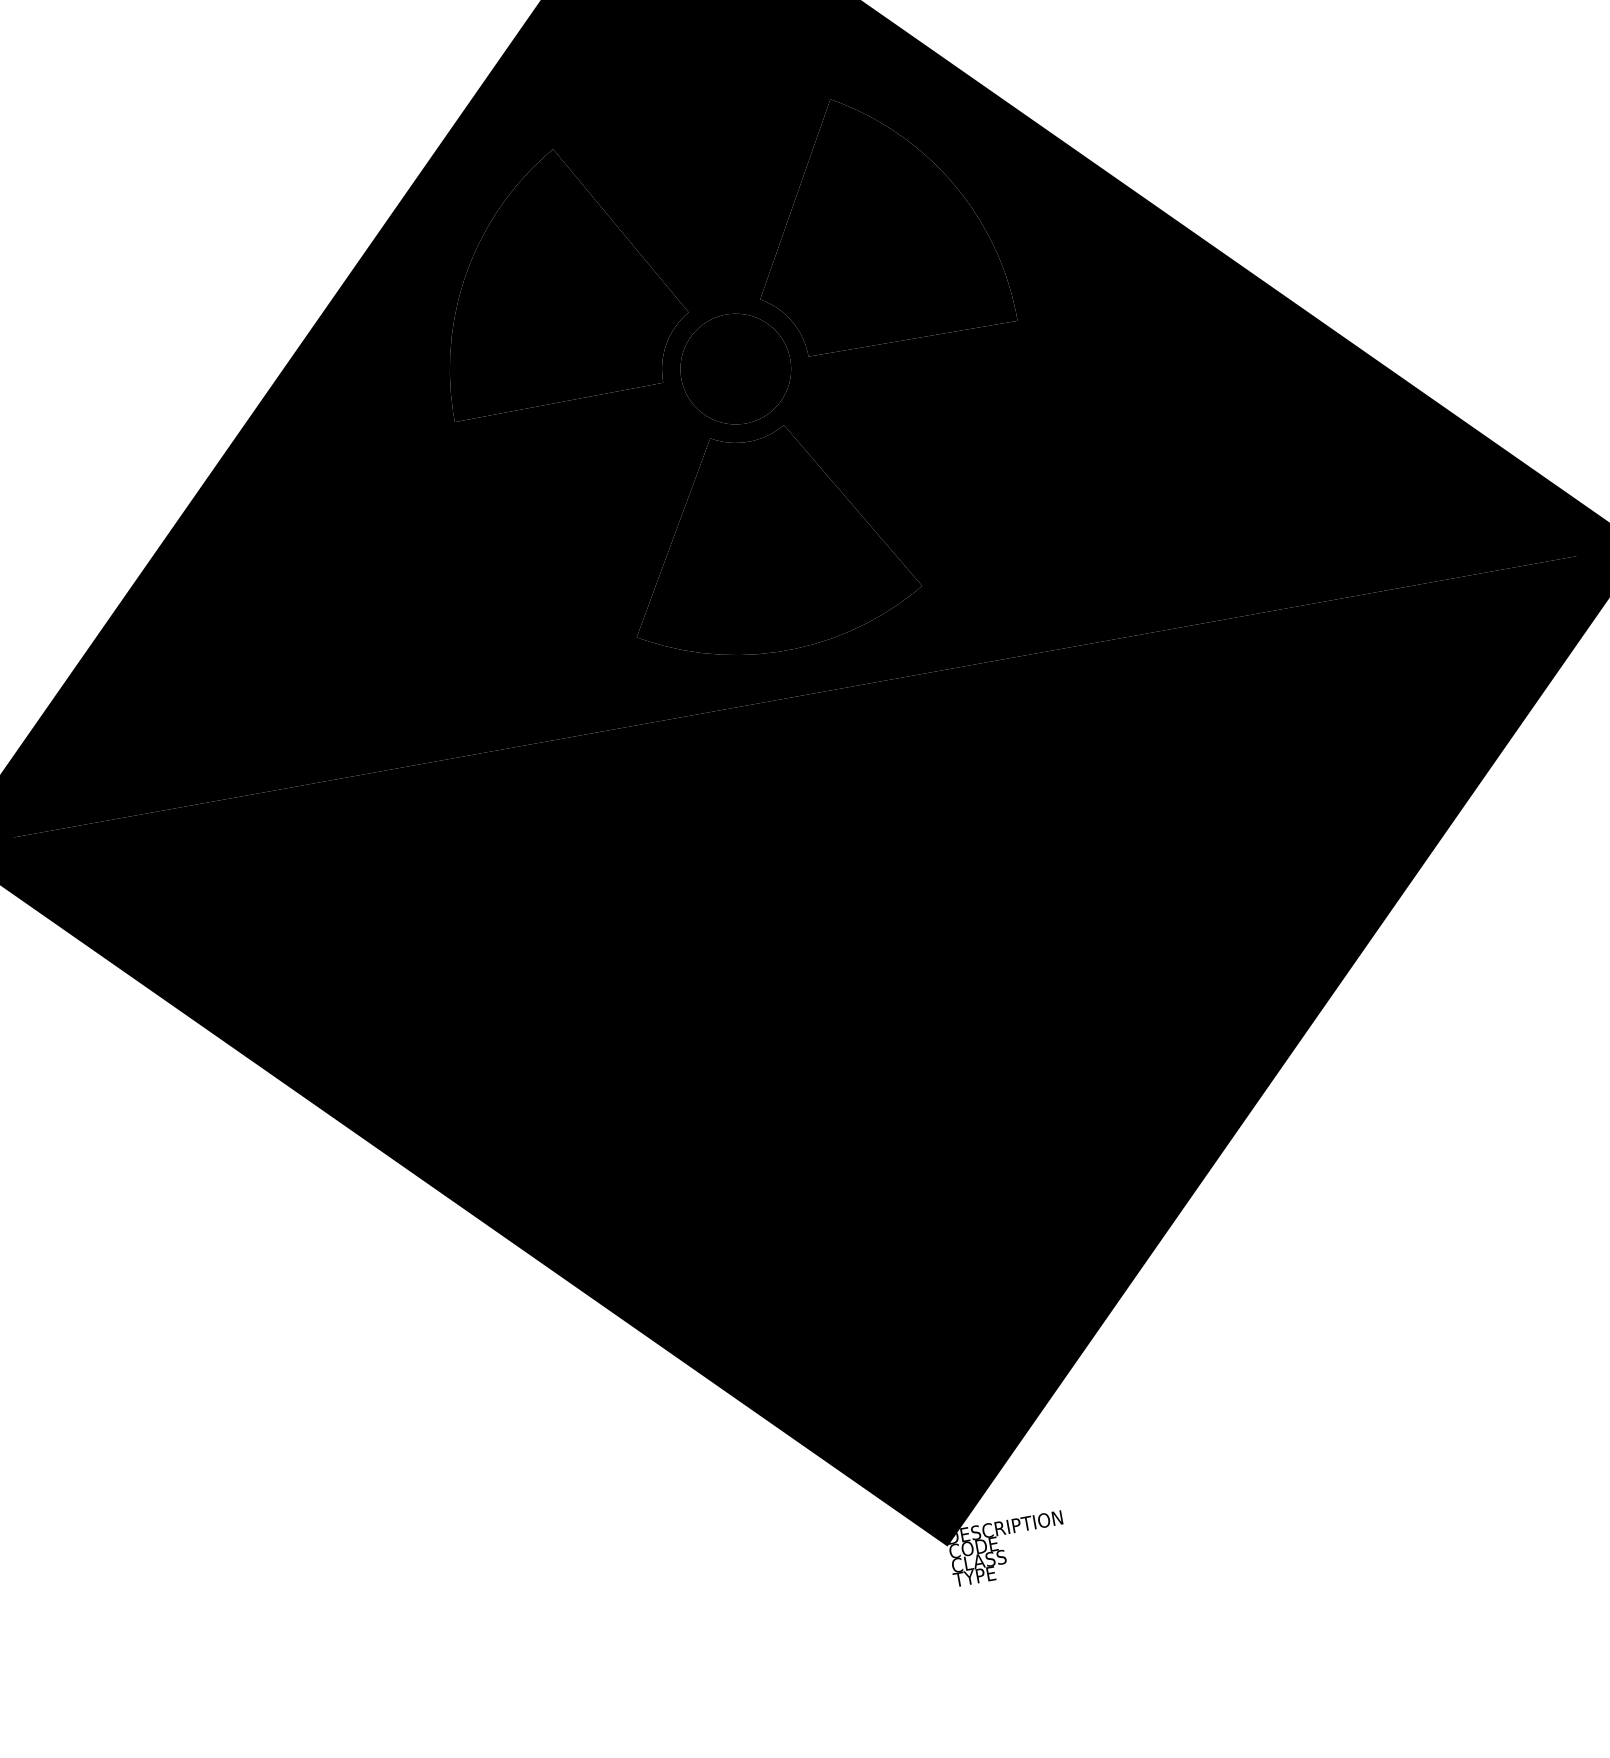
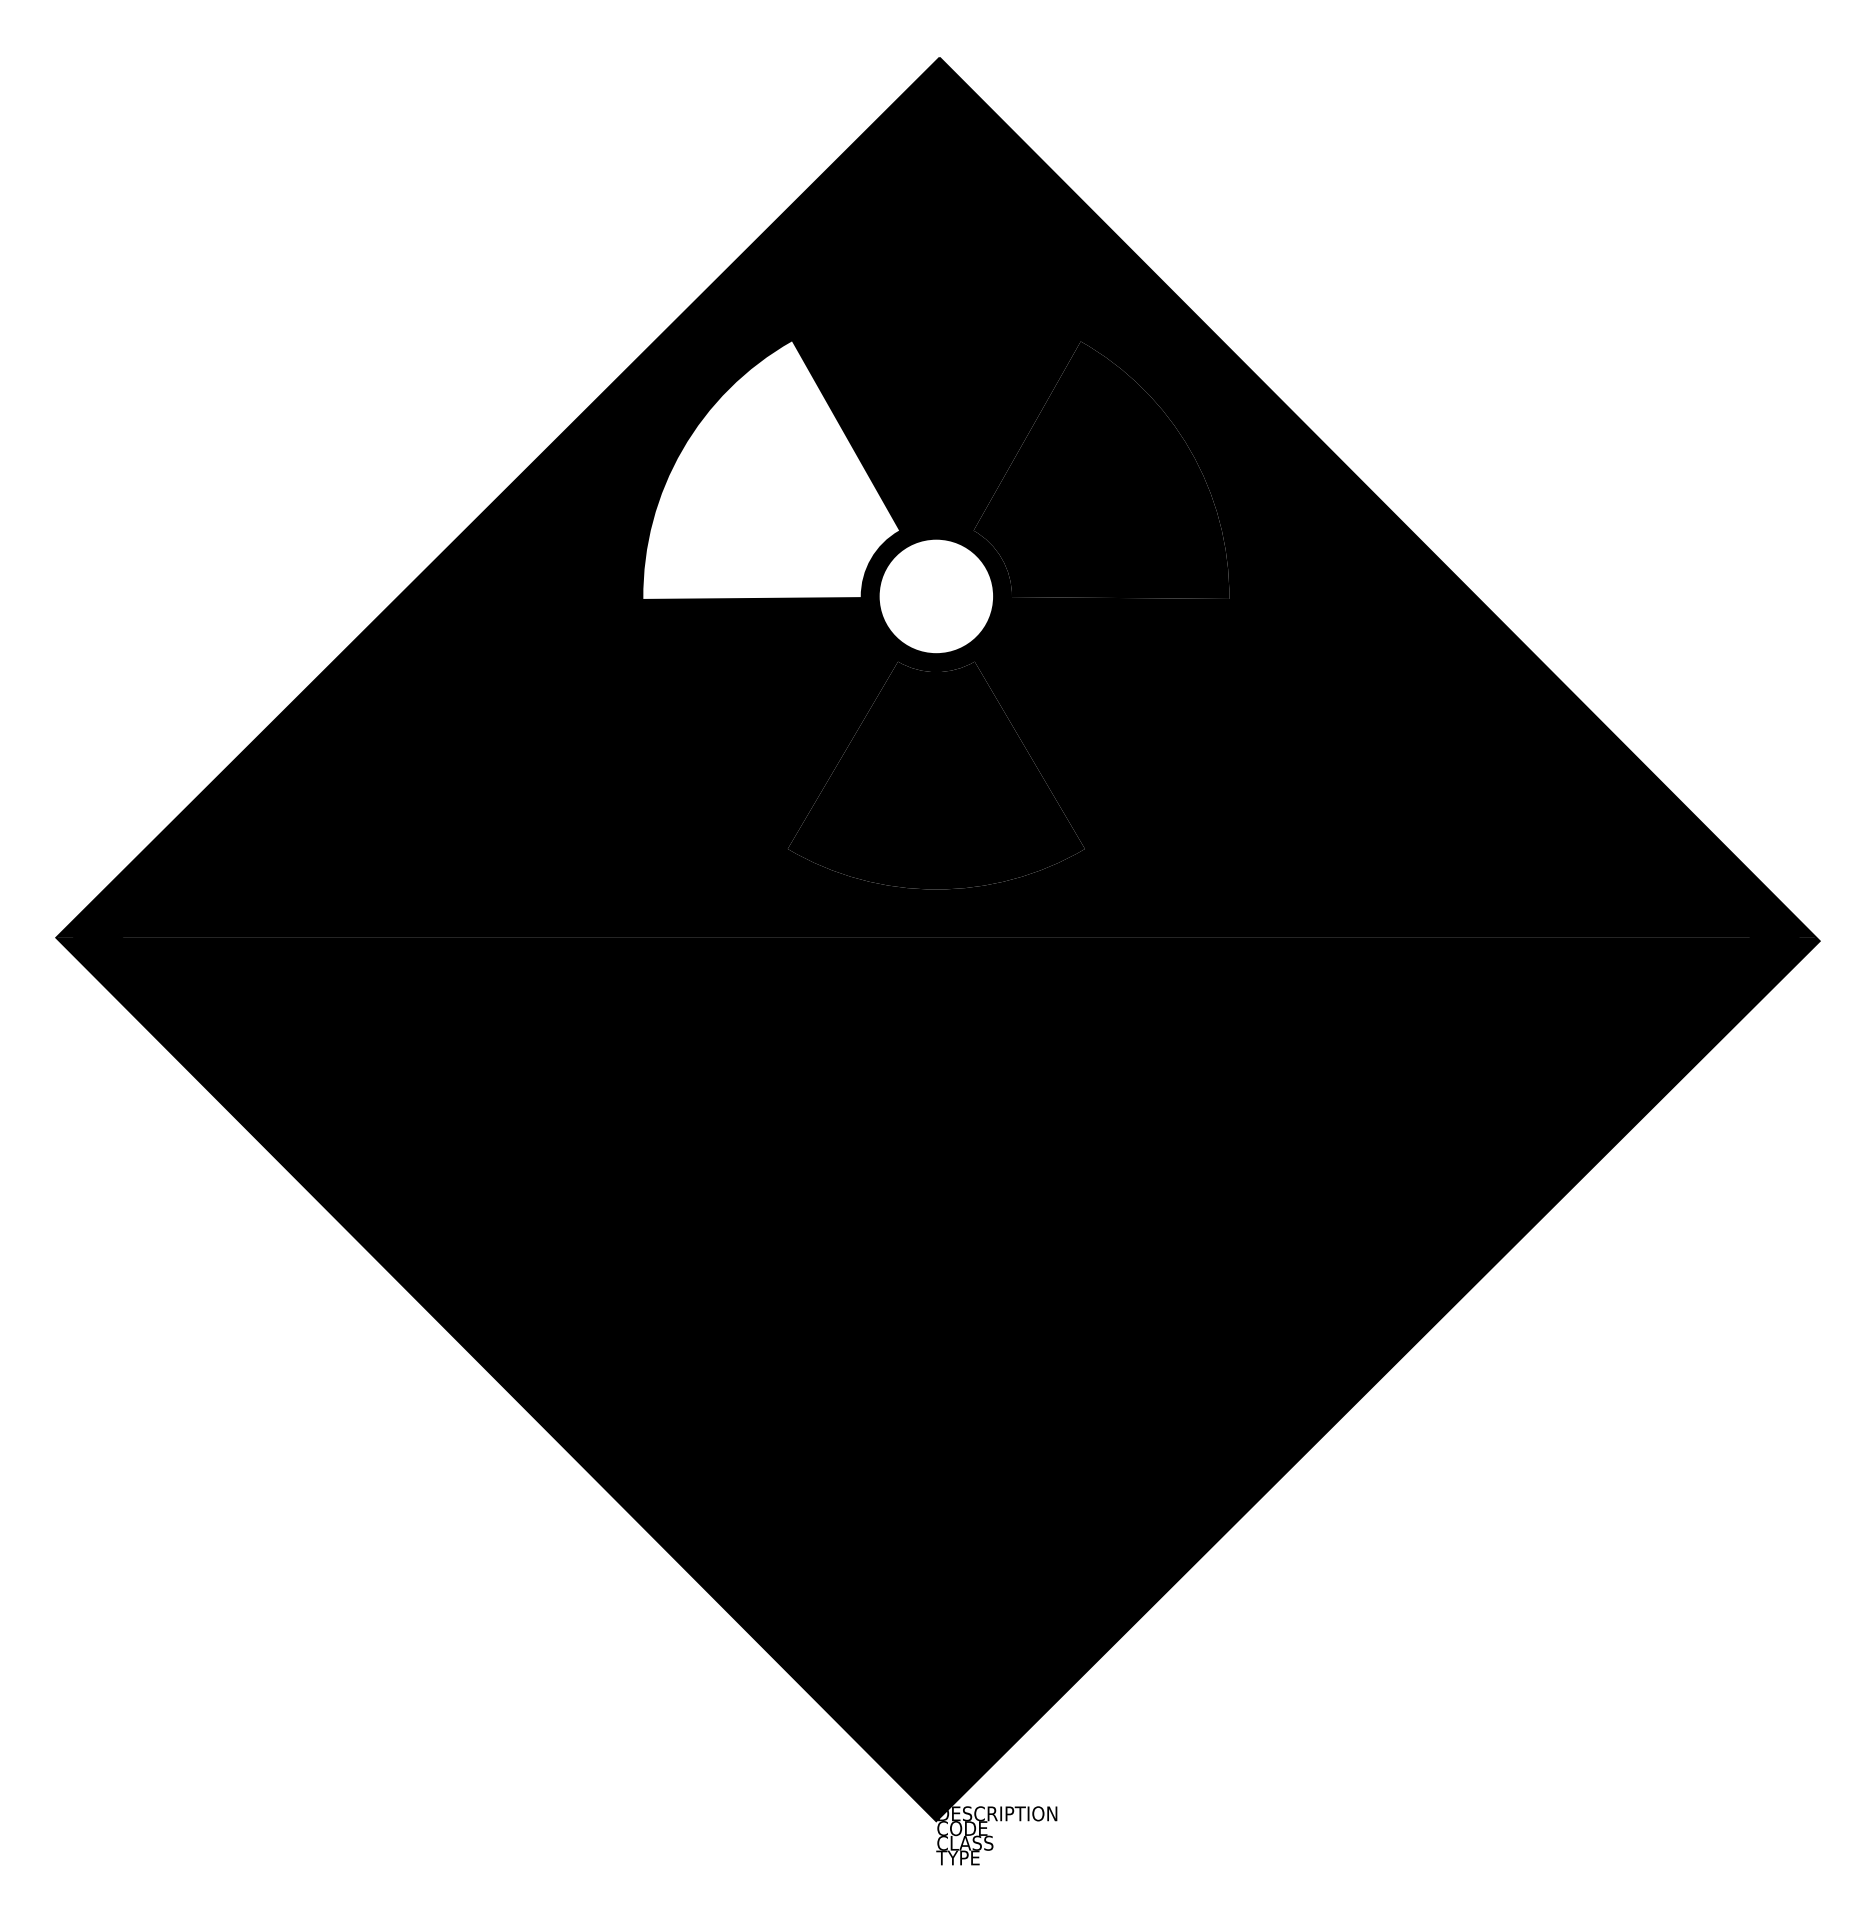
fill: (555, 275) -> (771, 469), removed
fill: (735, 369) -> (936, 596), removed

